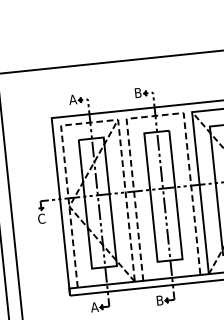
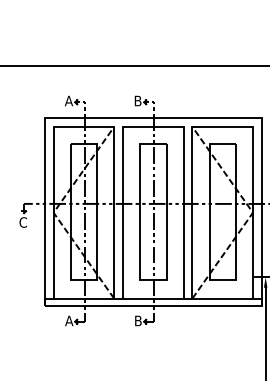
line: (155, 115) -> (153, 126), dashed -> solid
line: (90, 122) -> (84, 126), dashed -> solid

